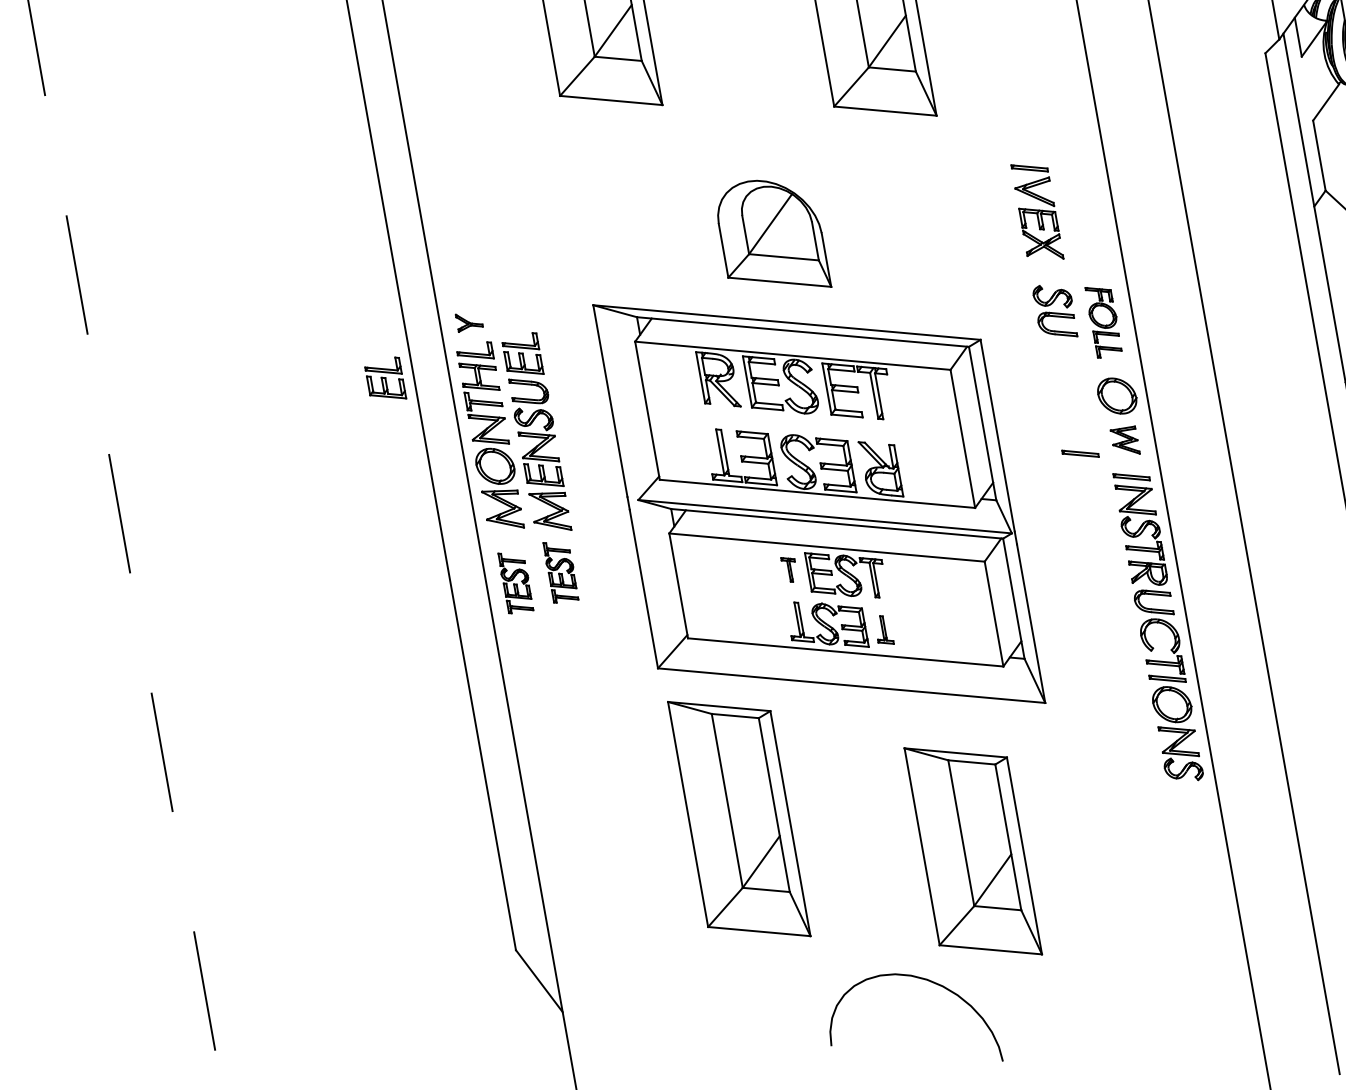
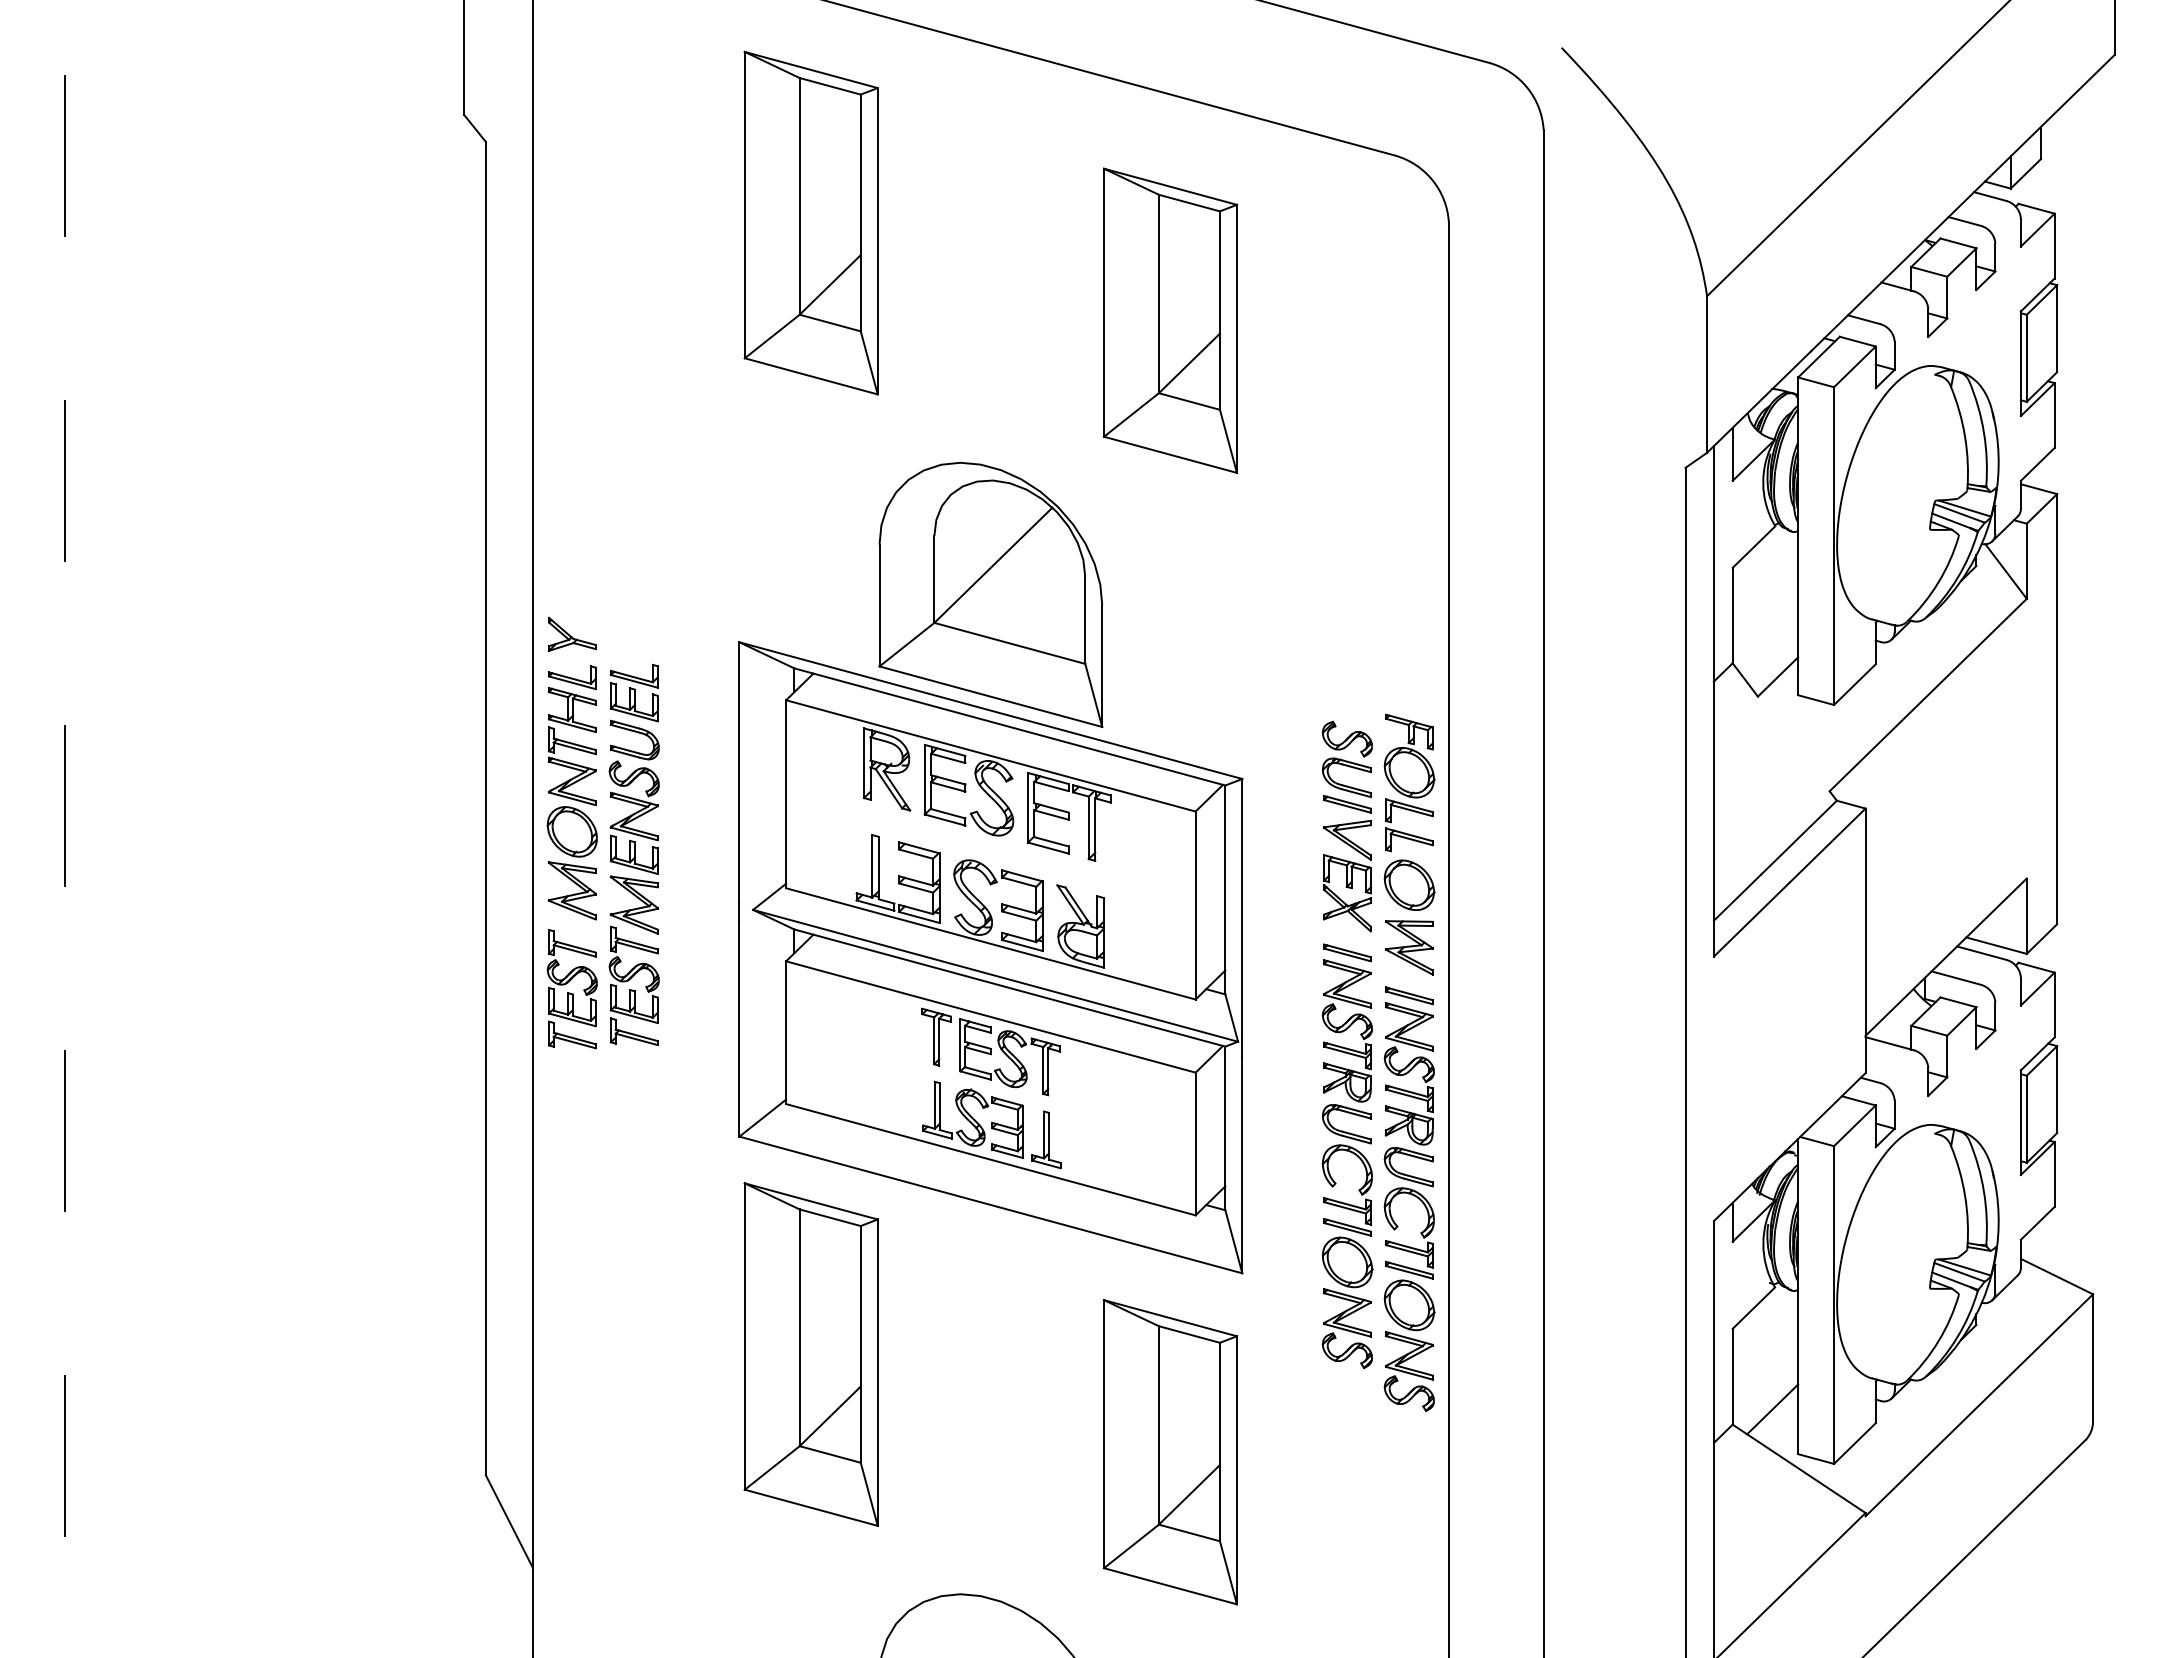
part: (1036, 212) -> (1346, 863), moved
part: (771, 237) -> (990, 594), size x1.67
part: (468, 320) -> (571, 633), size x1.43
part: (1103, 320) -> (1409, 782), size x1.43
part: (384, 380) -> (446, 692), removed
part: (1124, 441) -> (1408, 947), size x1.43
part: (789, 569) -> (936, 1036), size x1.67
part: (560, 571) -> (633, 985), size x1.43
part: (515, 582) -> (571, 989), size x1.43
part: (1111, 601) -> (1353, 1154), added
part: (883, 630) -> (1046, 1139), size x1.43
part: (973, 851) -> (1170, 1452), moved

